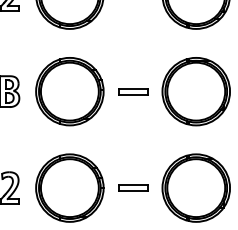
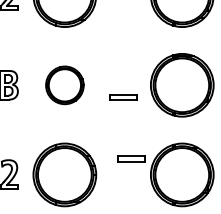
part: (69, 91) -> (64, 85), size x0.6
part: (132, 91) -> (123, 97), moved
part: (132, 187) -> (131, 158), moved

